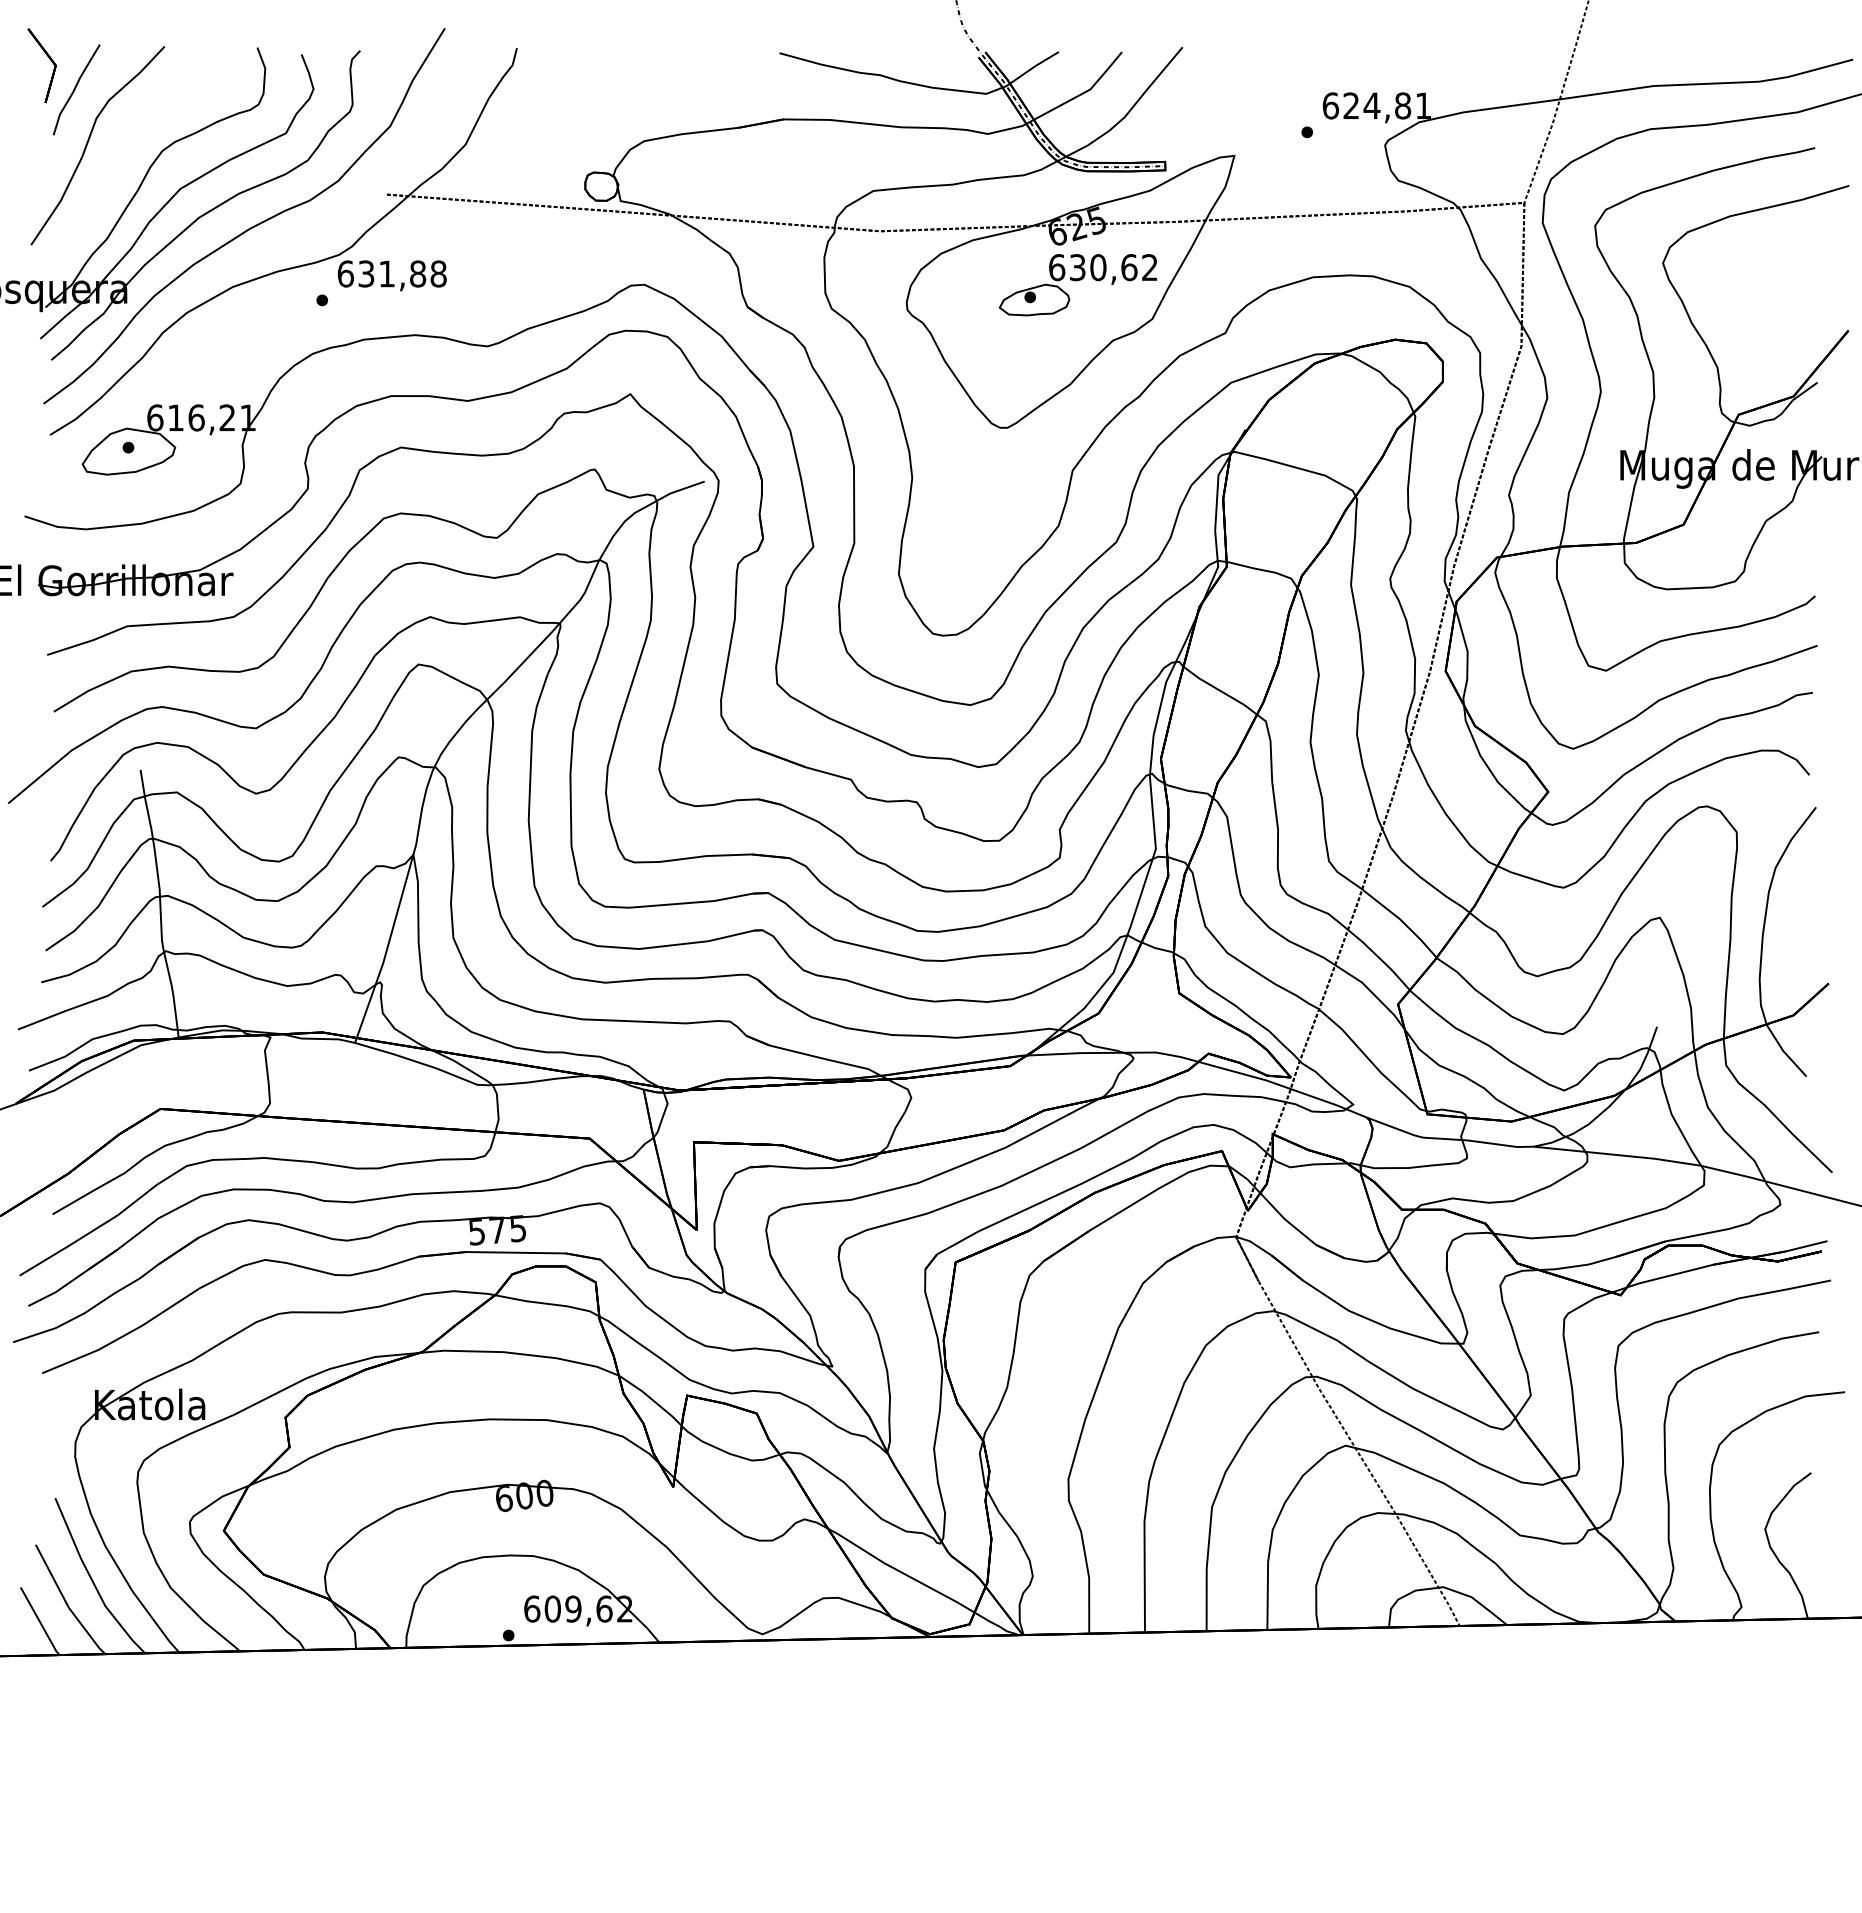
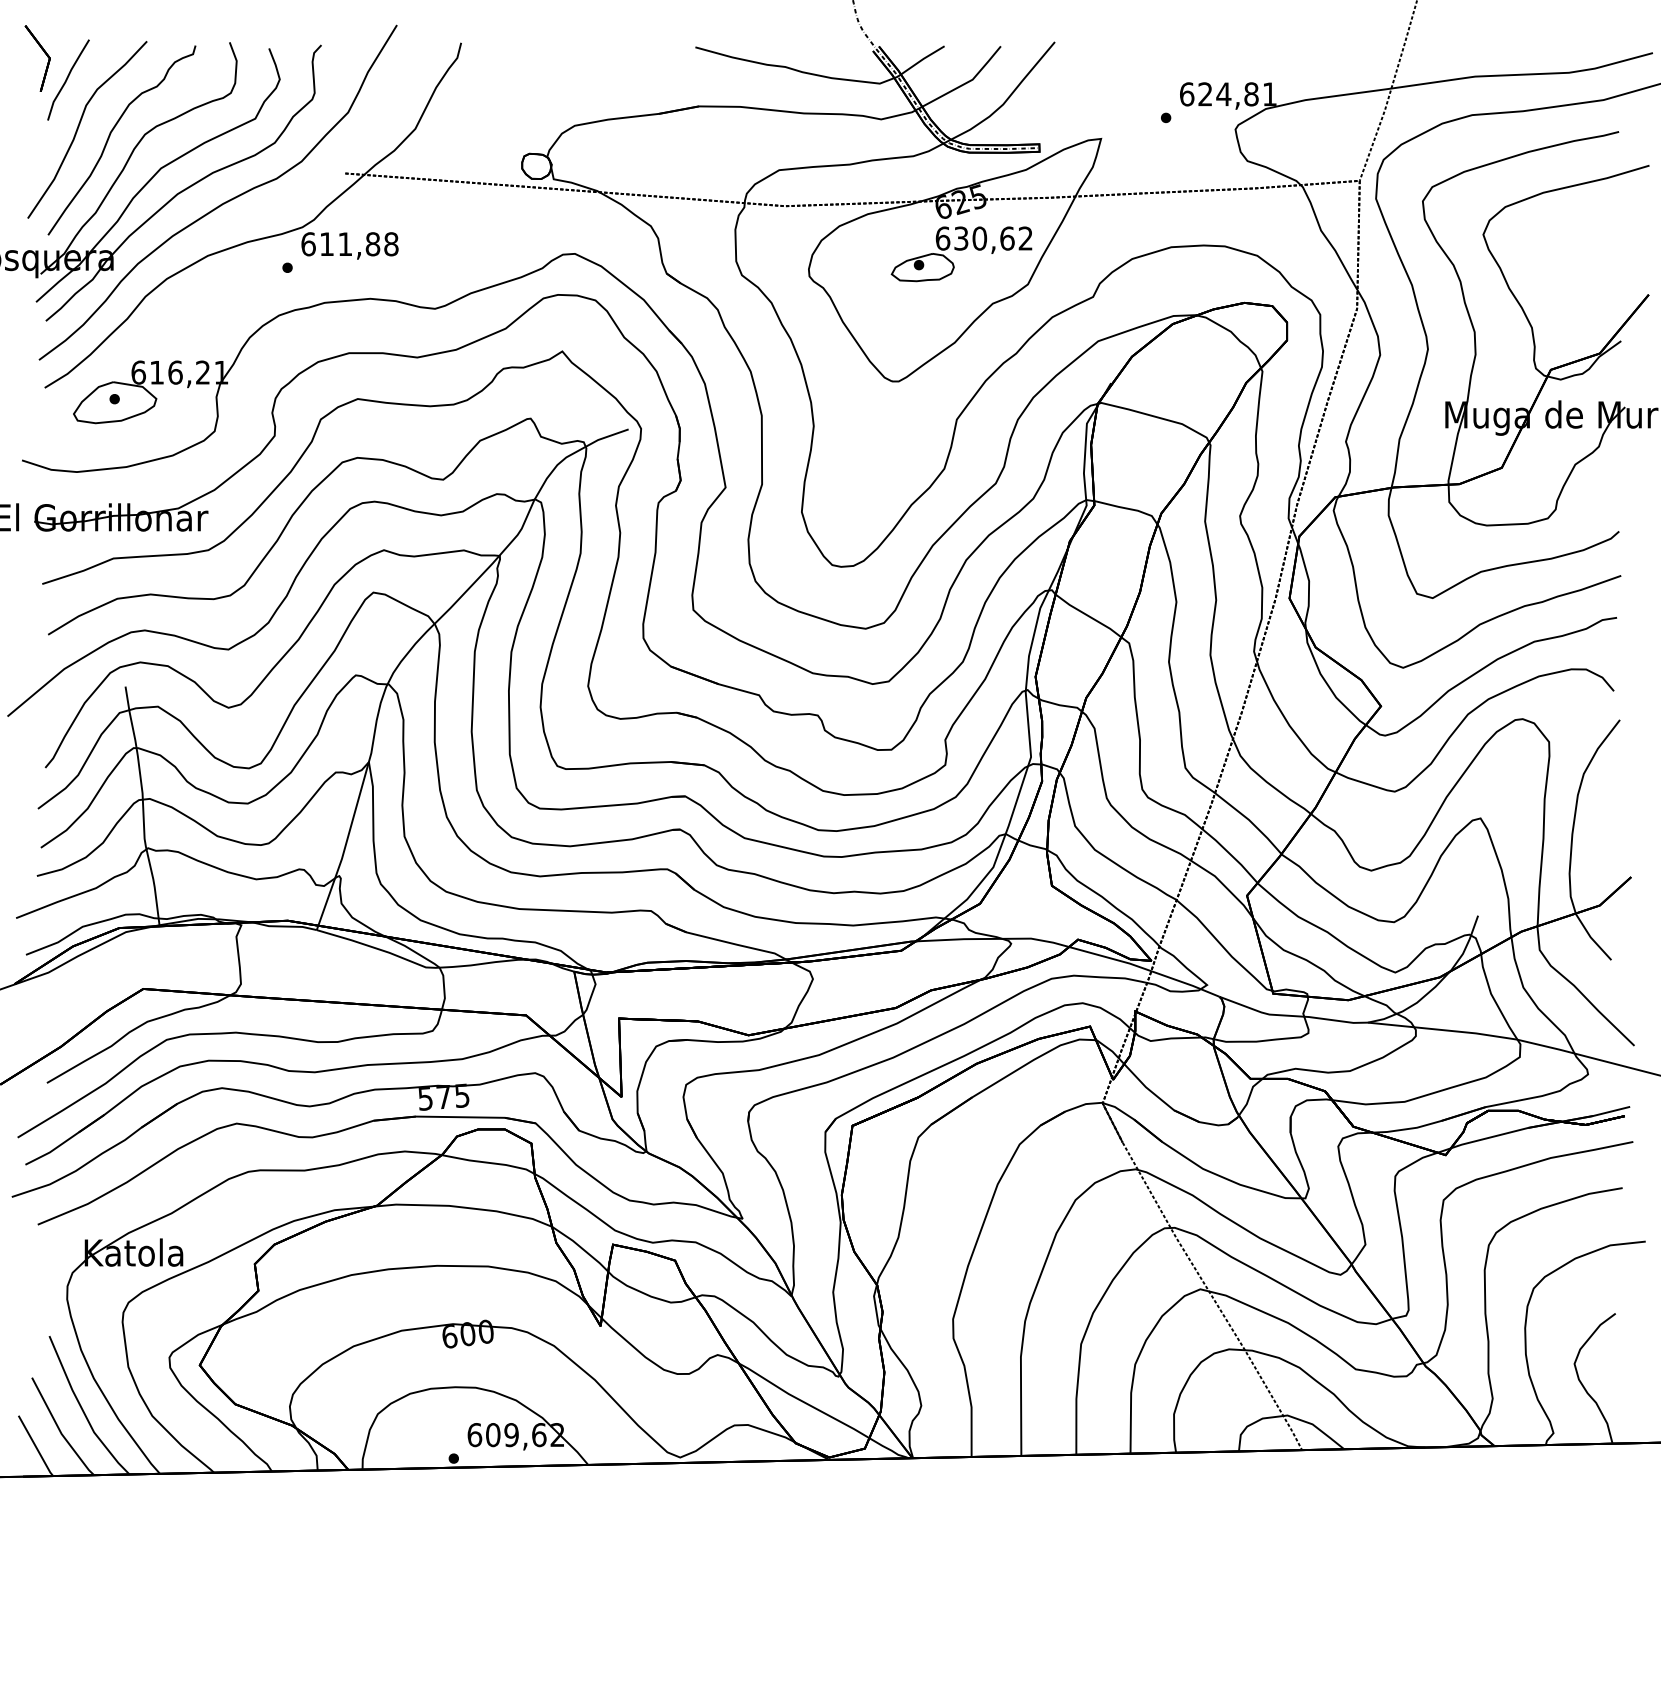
curve: (123, 153) -> (110, 136), added
text: (366, 273) -> (327, 243), 631,88 -> 611,88

